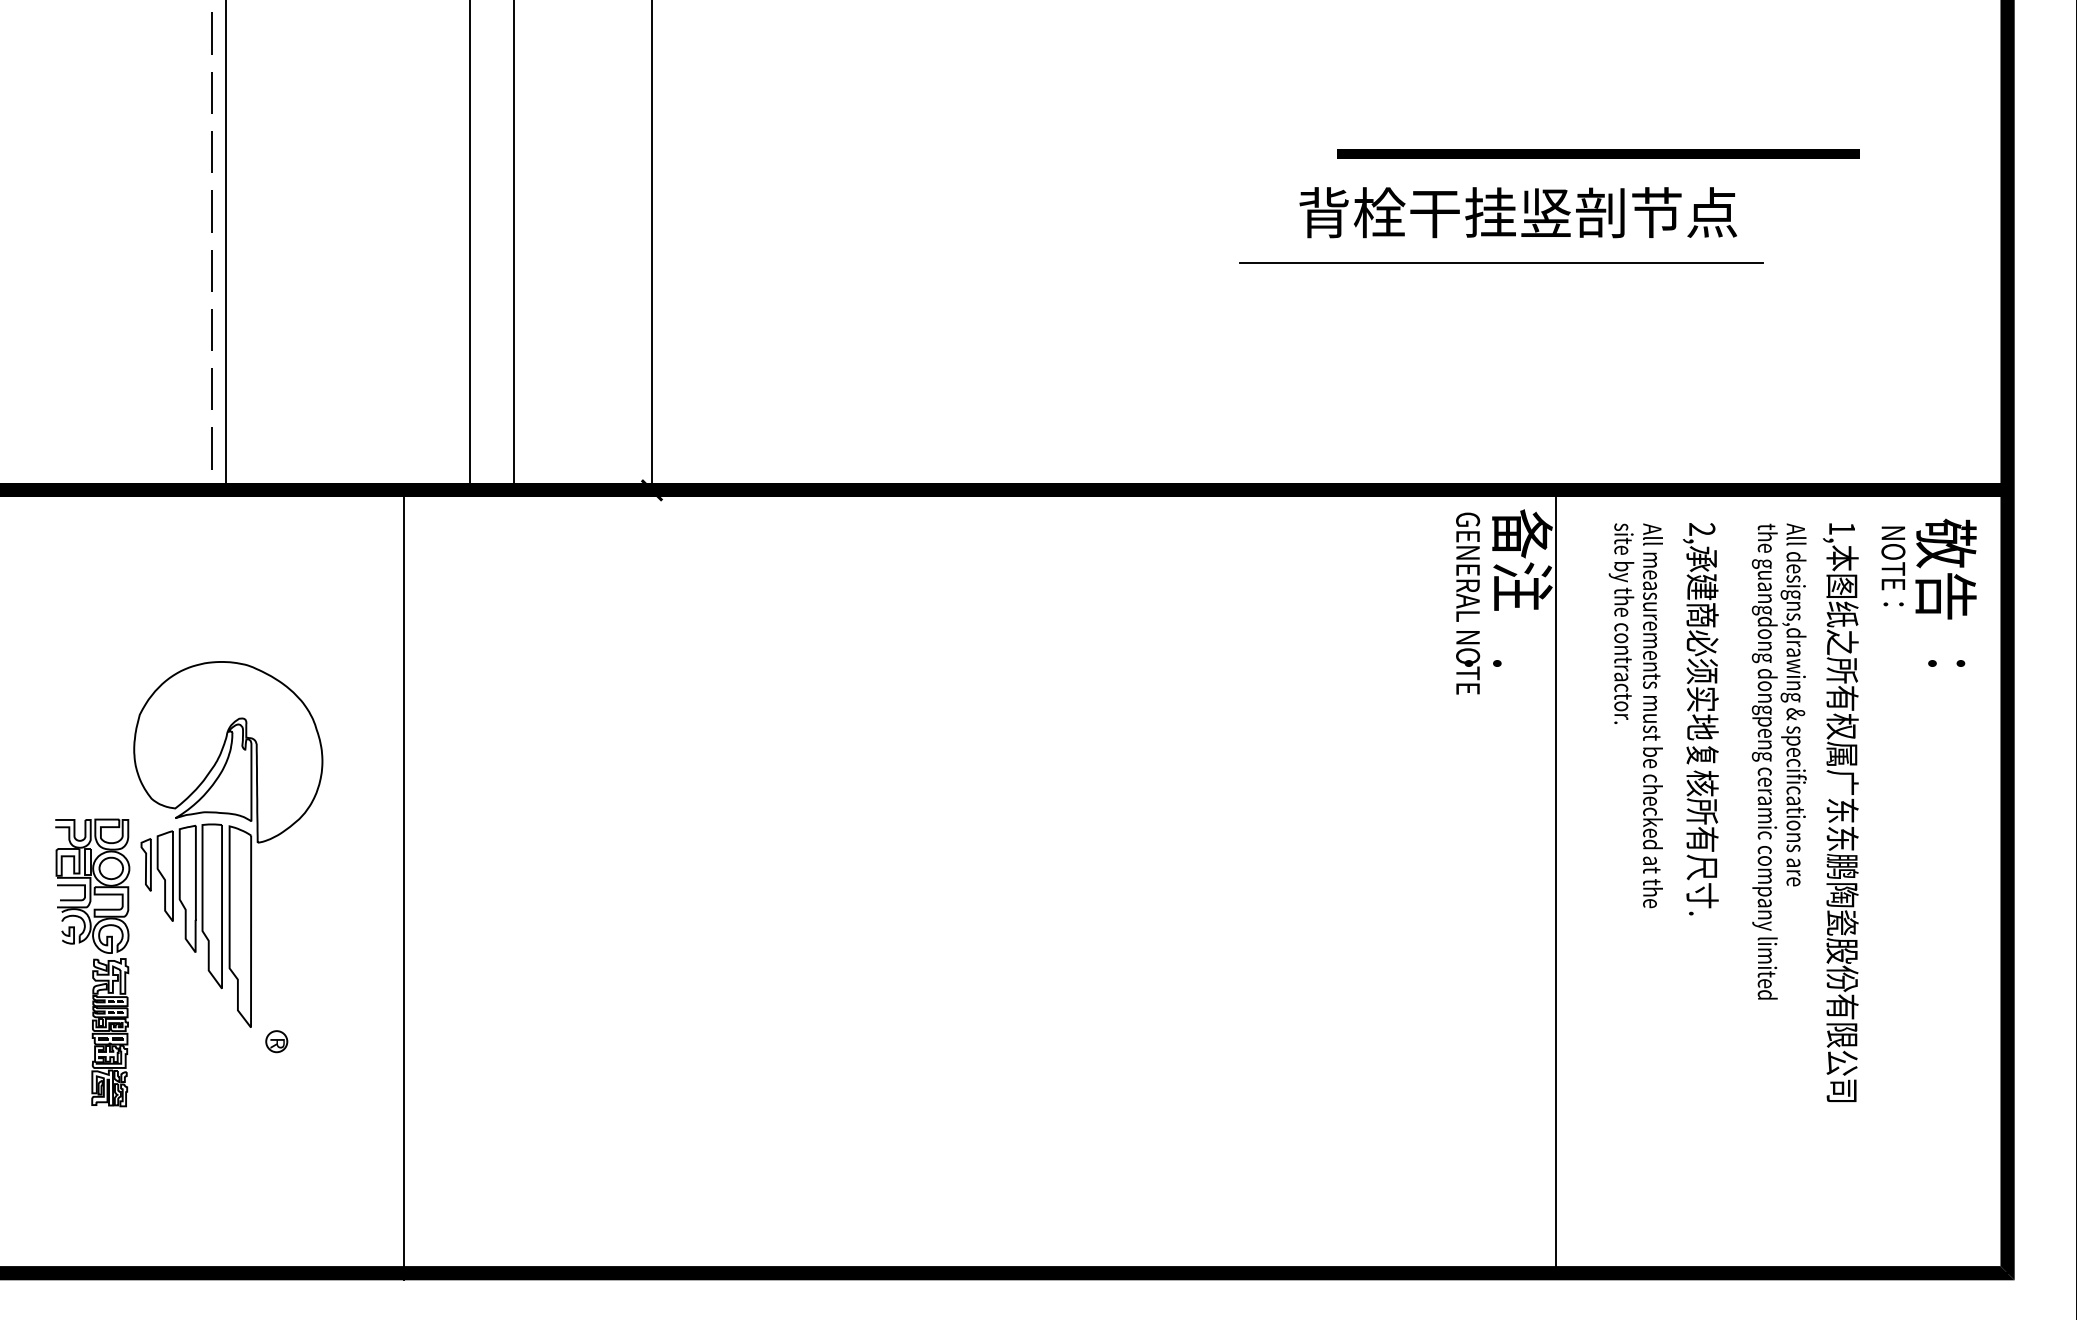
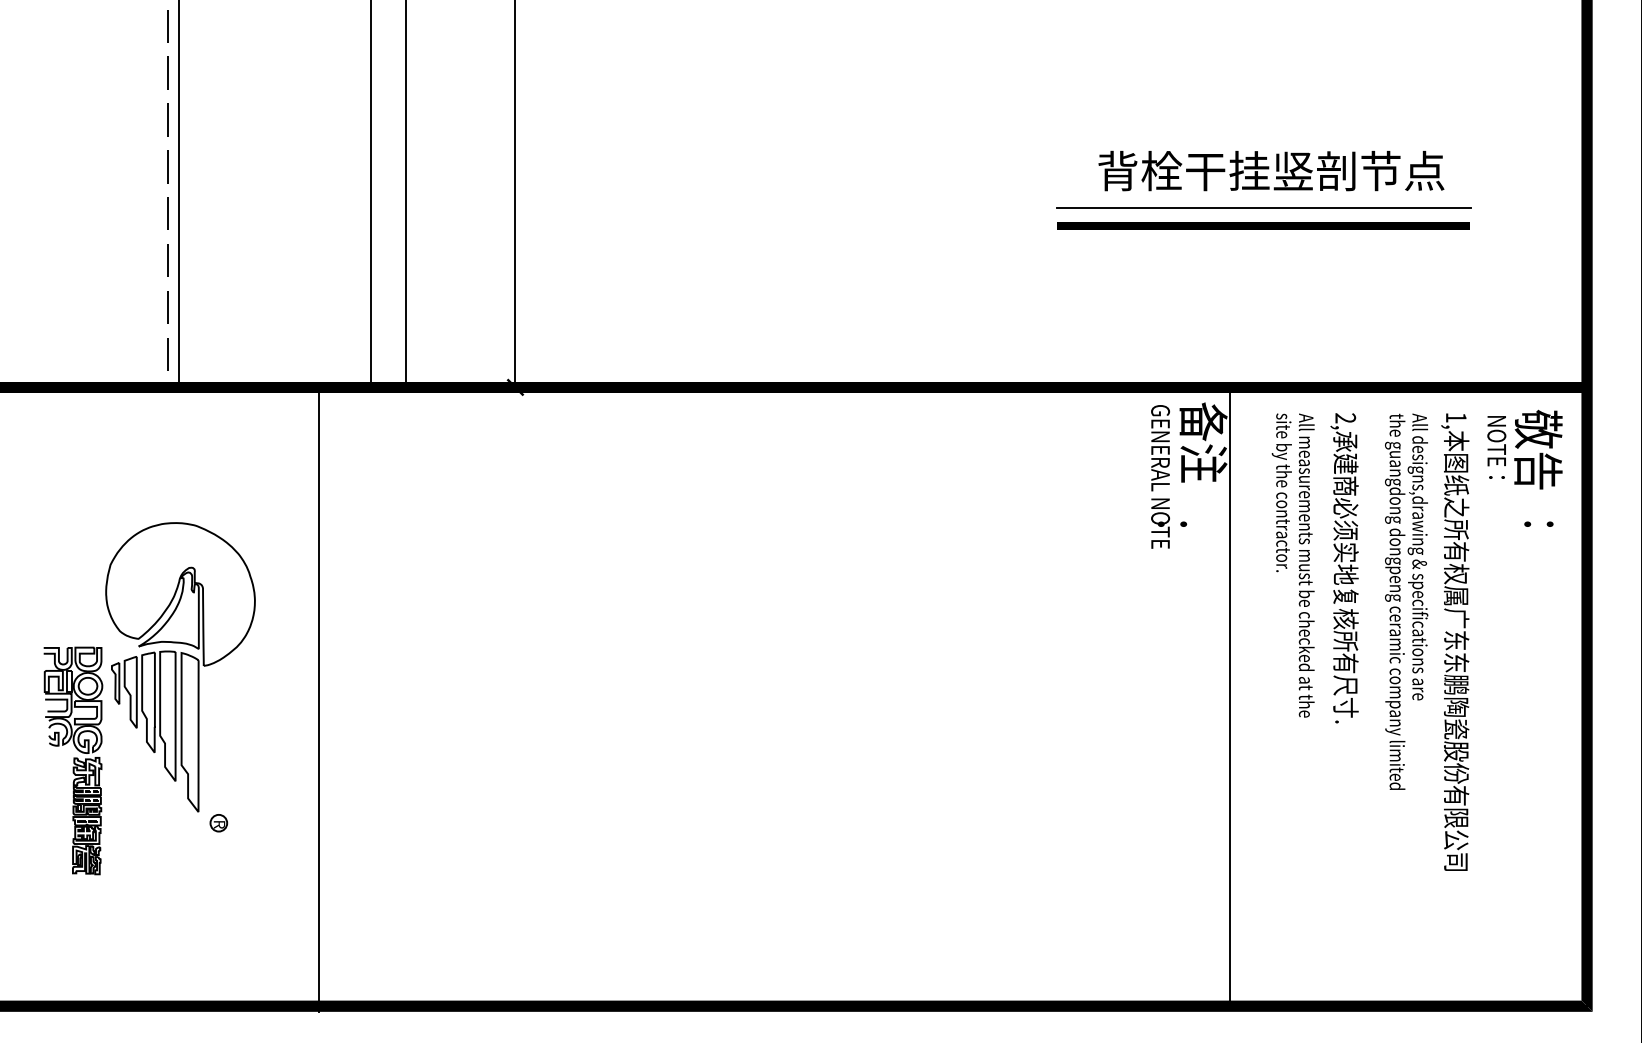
line: (1598, 153) -> (1263, 225), moved
text: (1517, 212) -> (1270, 170), moved
line: (1501, 262) -> (1263, 207), moved

